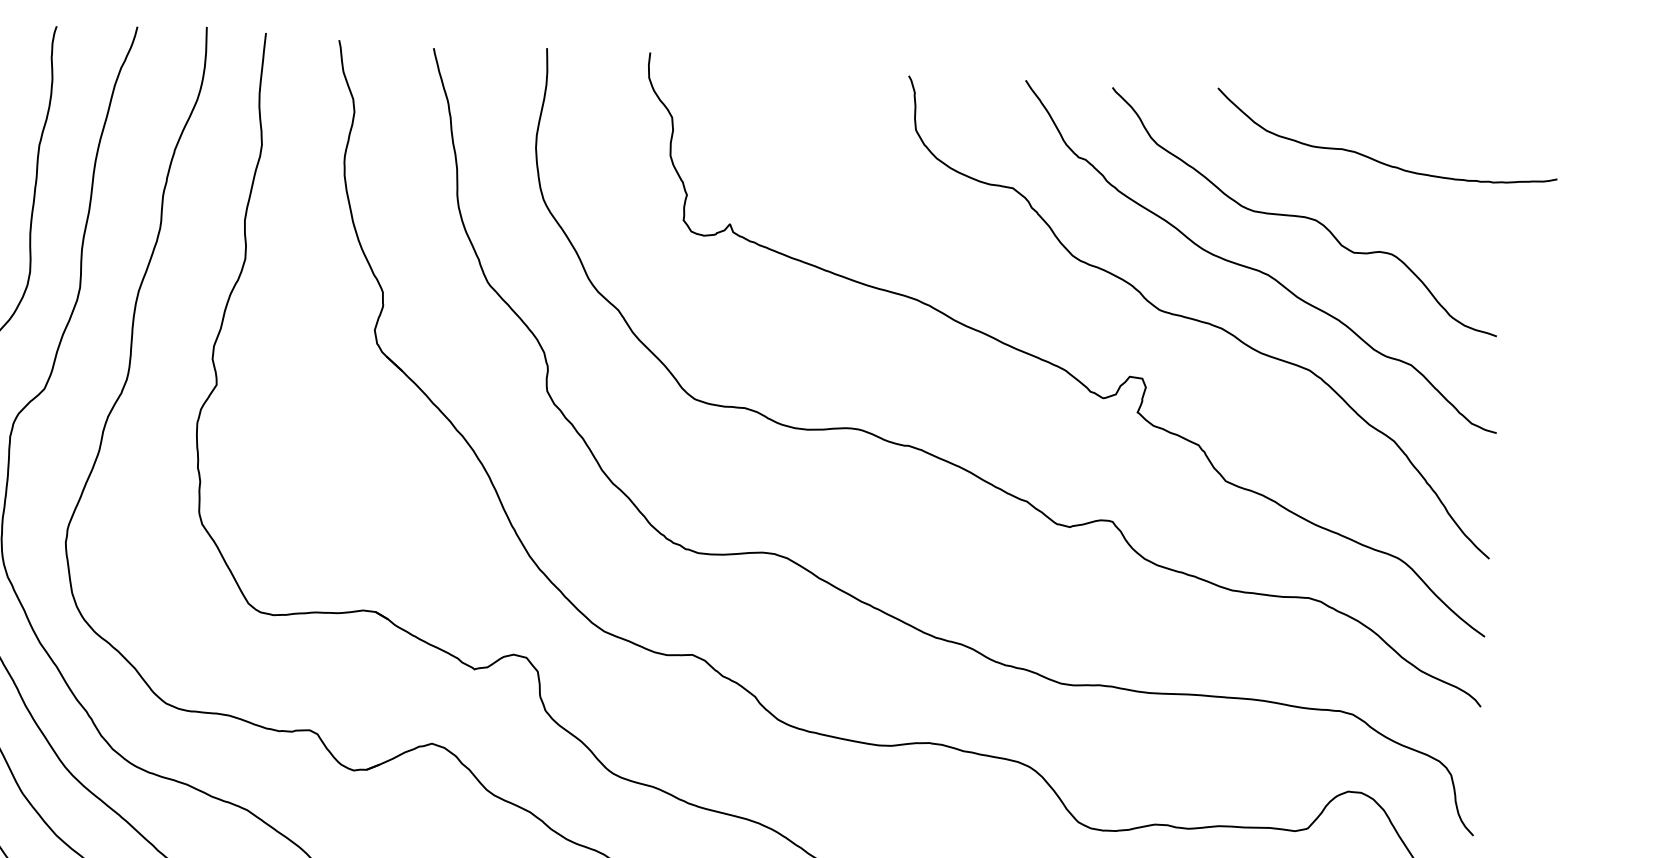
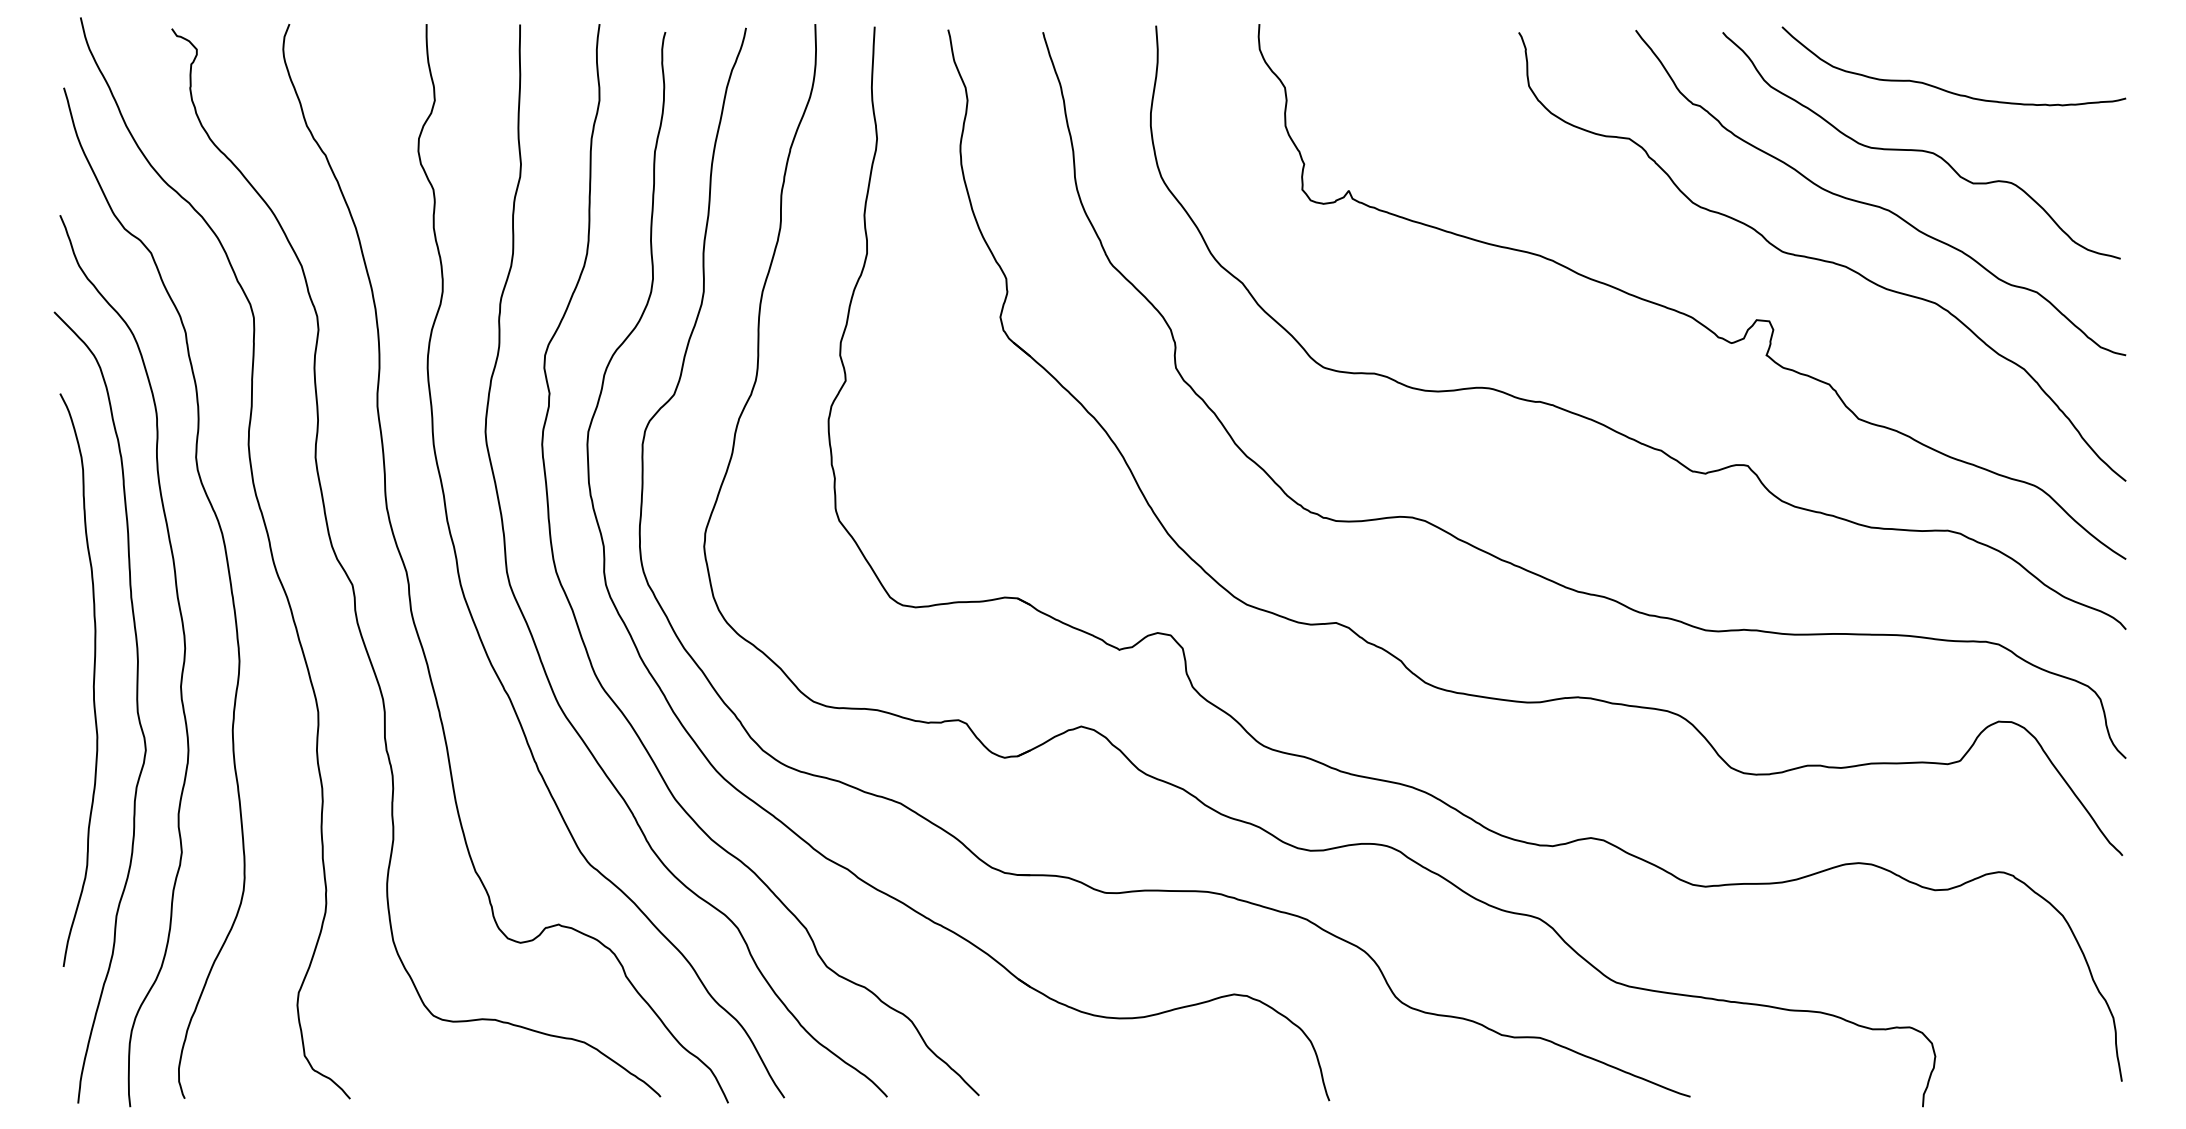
curve: (1377, 159) -> (1945, 89), moved

